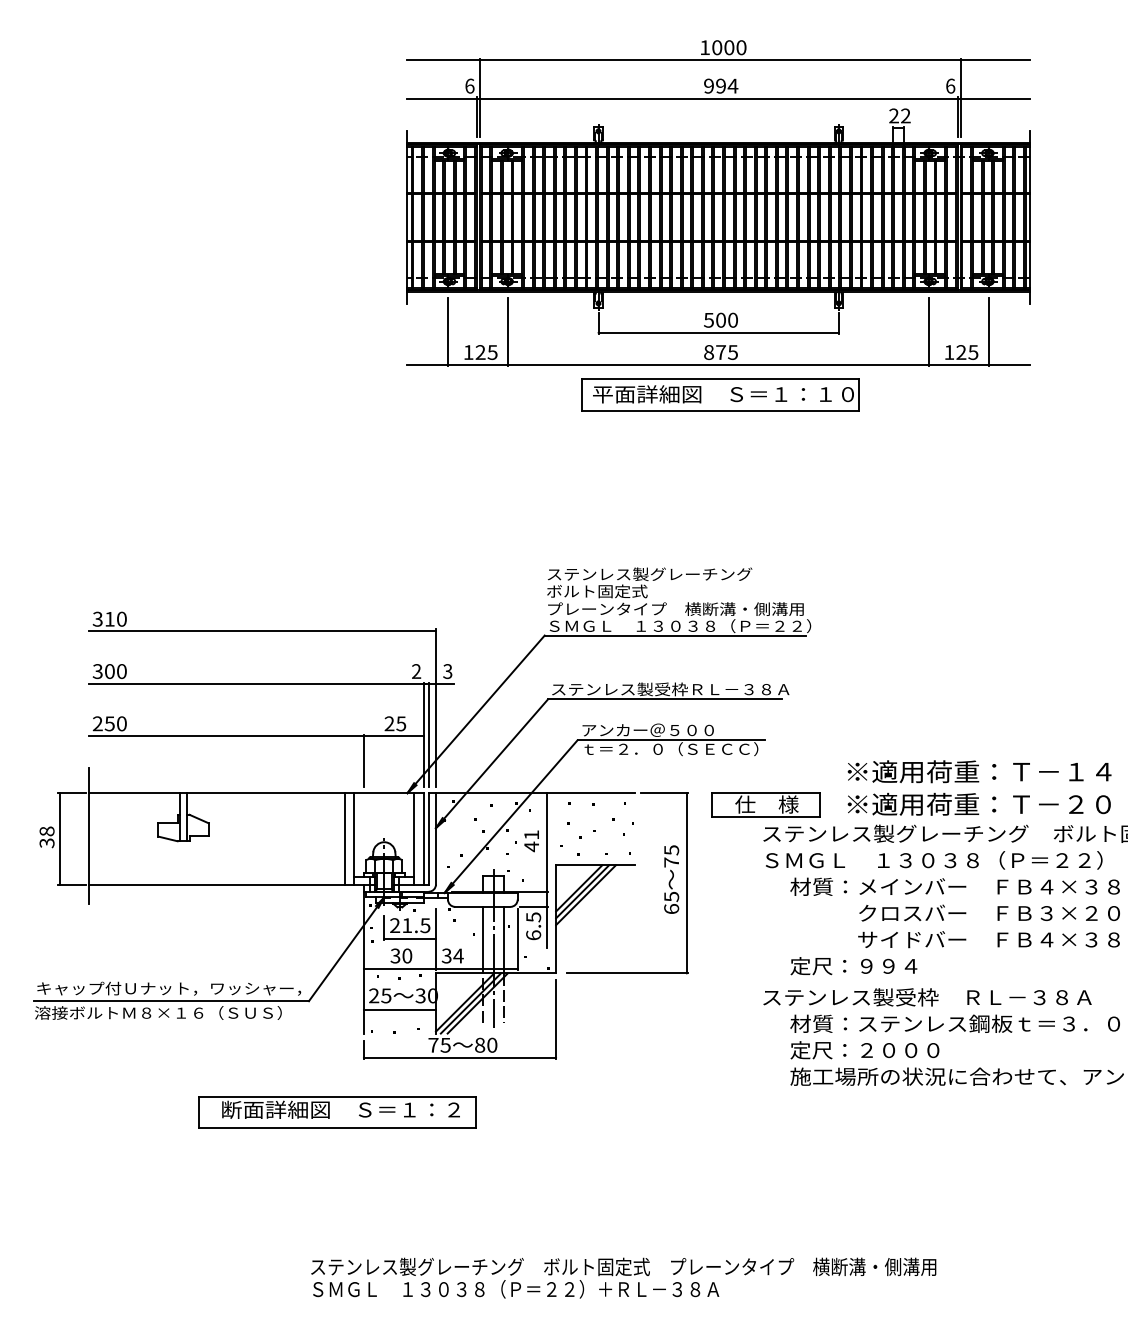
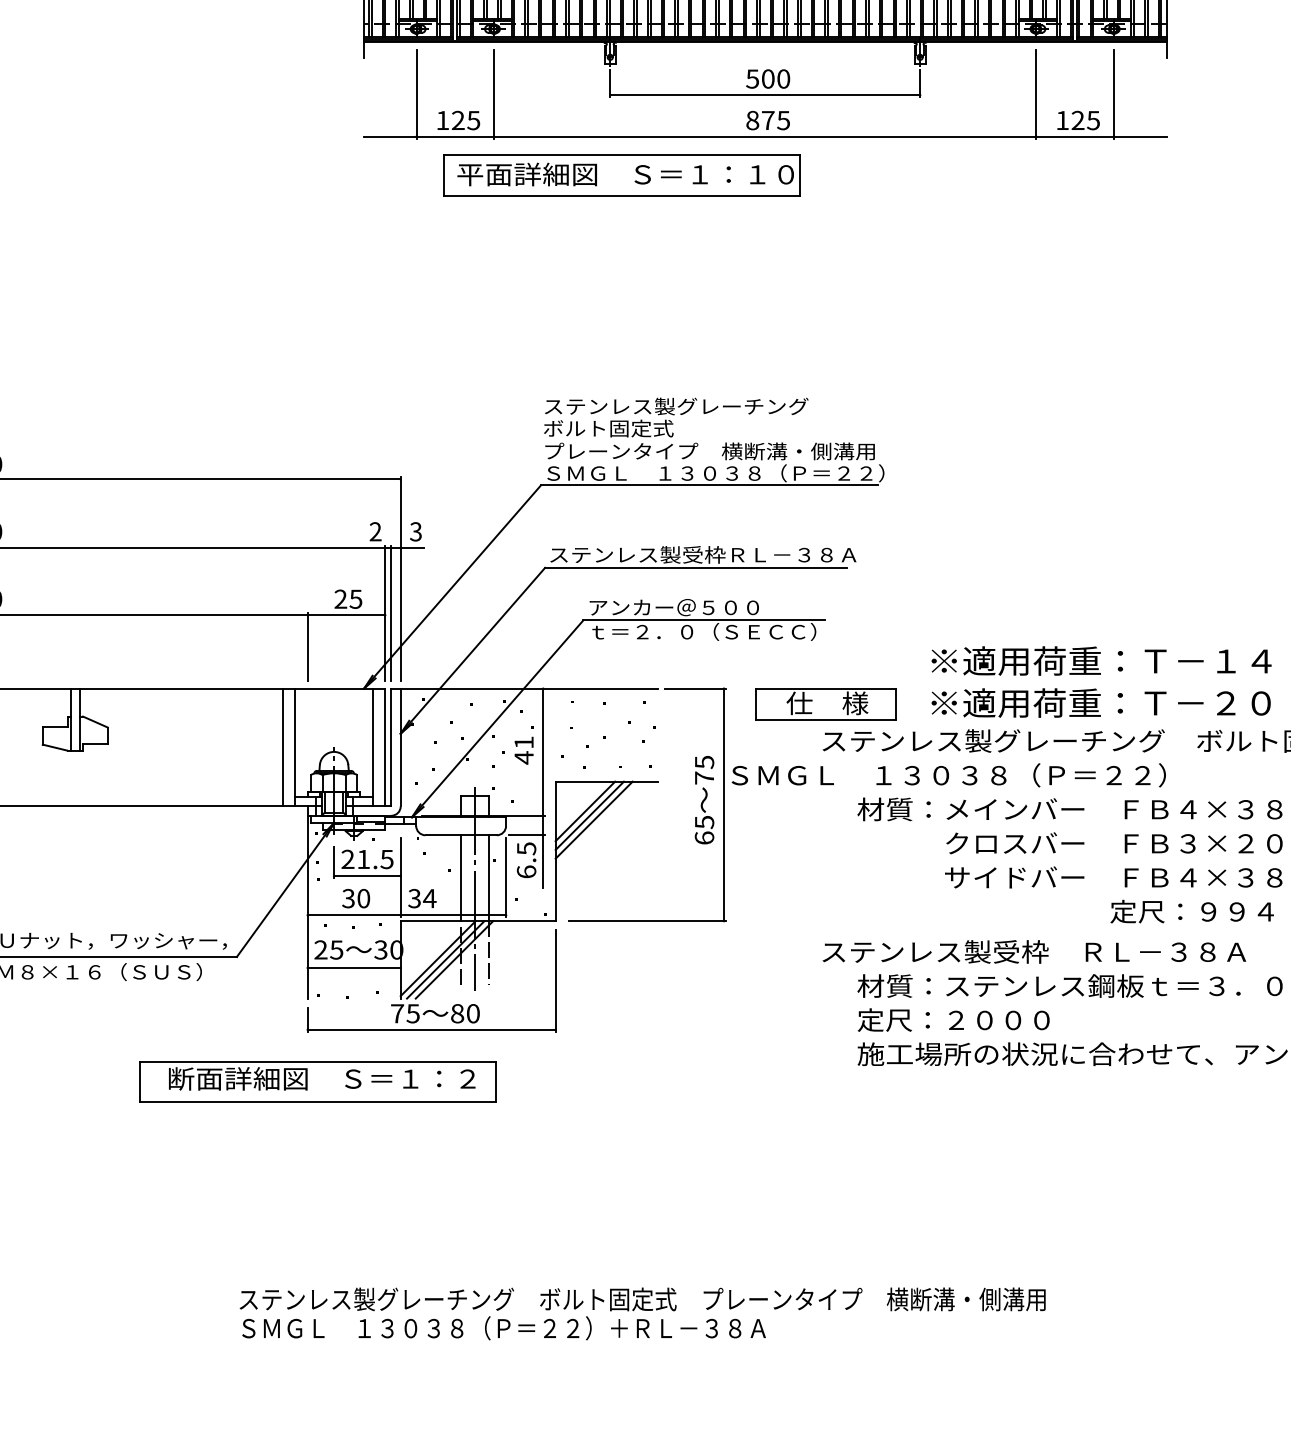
part: (720, 394) -> (621, 174), moved
text: (934, 860) -> (949, 775), moved
text: (853, 966) -> (1191, 912), moved
part: (337, 1112) -> (317, 1082), moved

